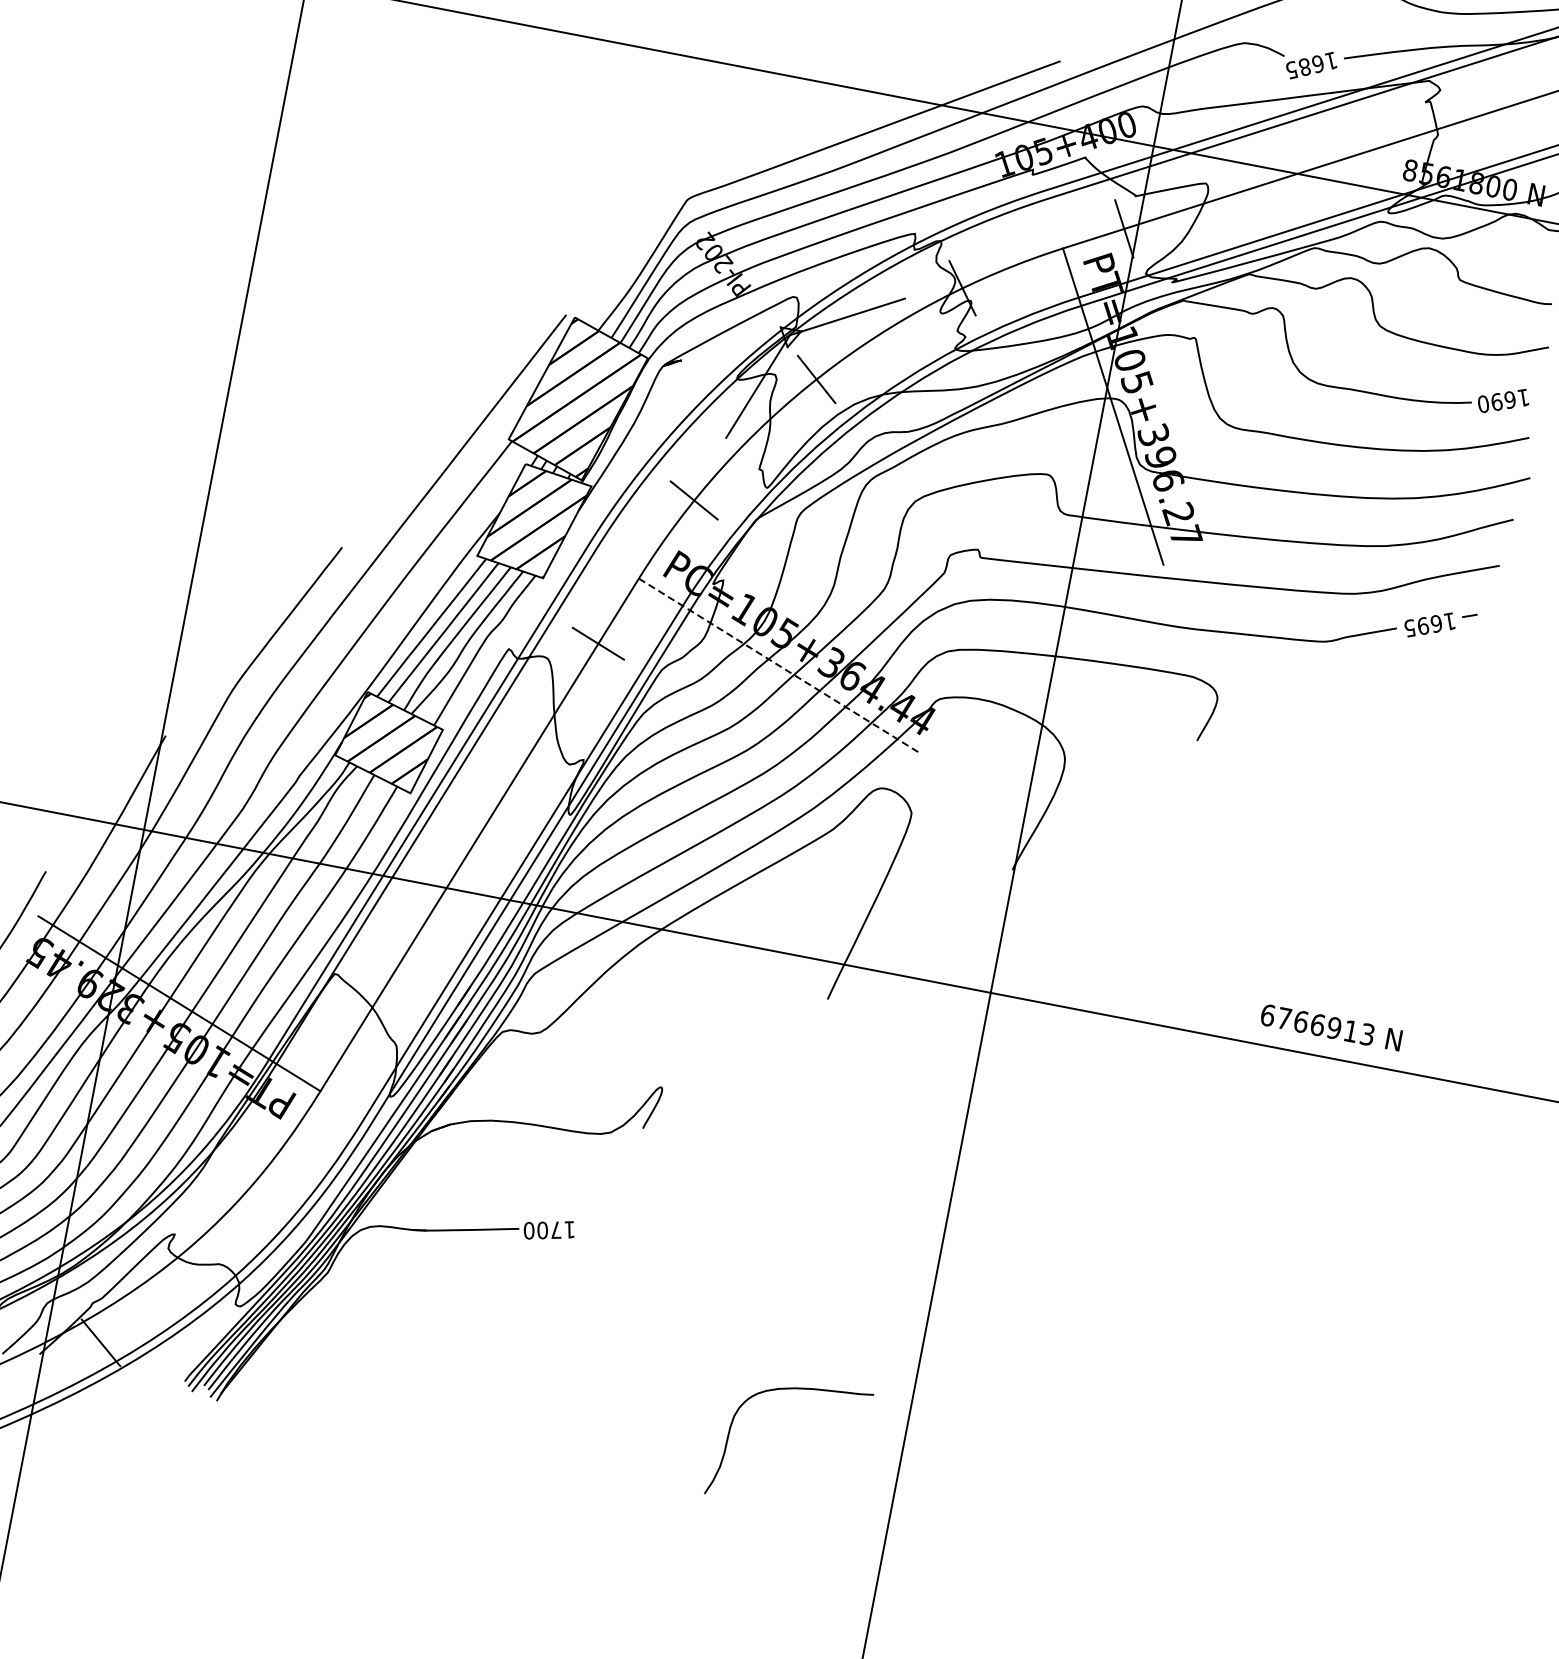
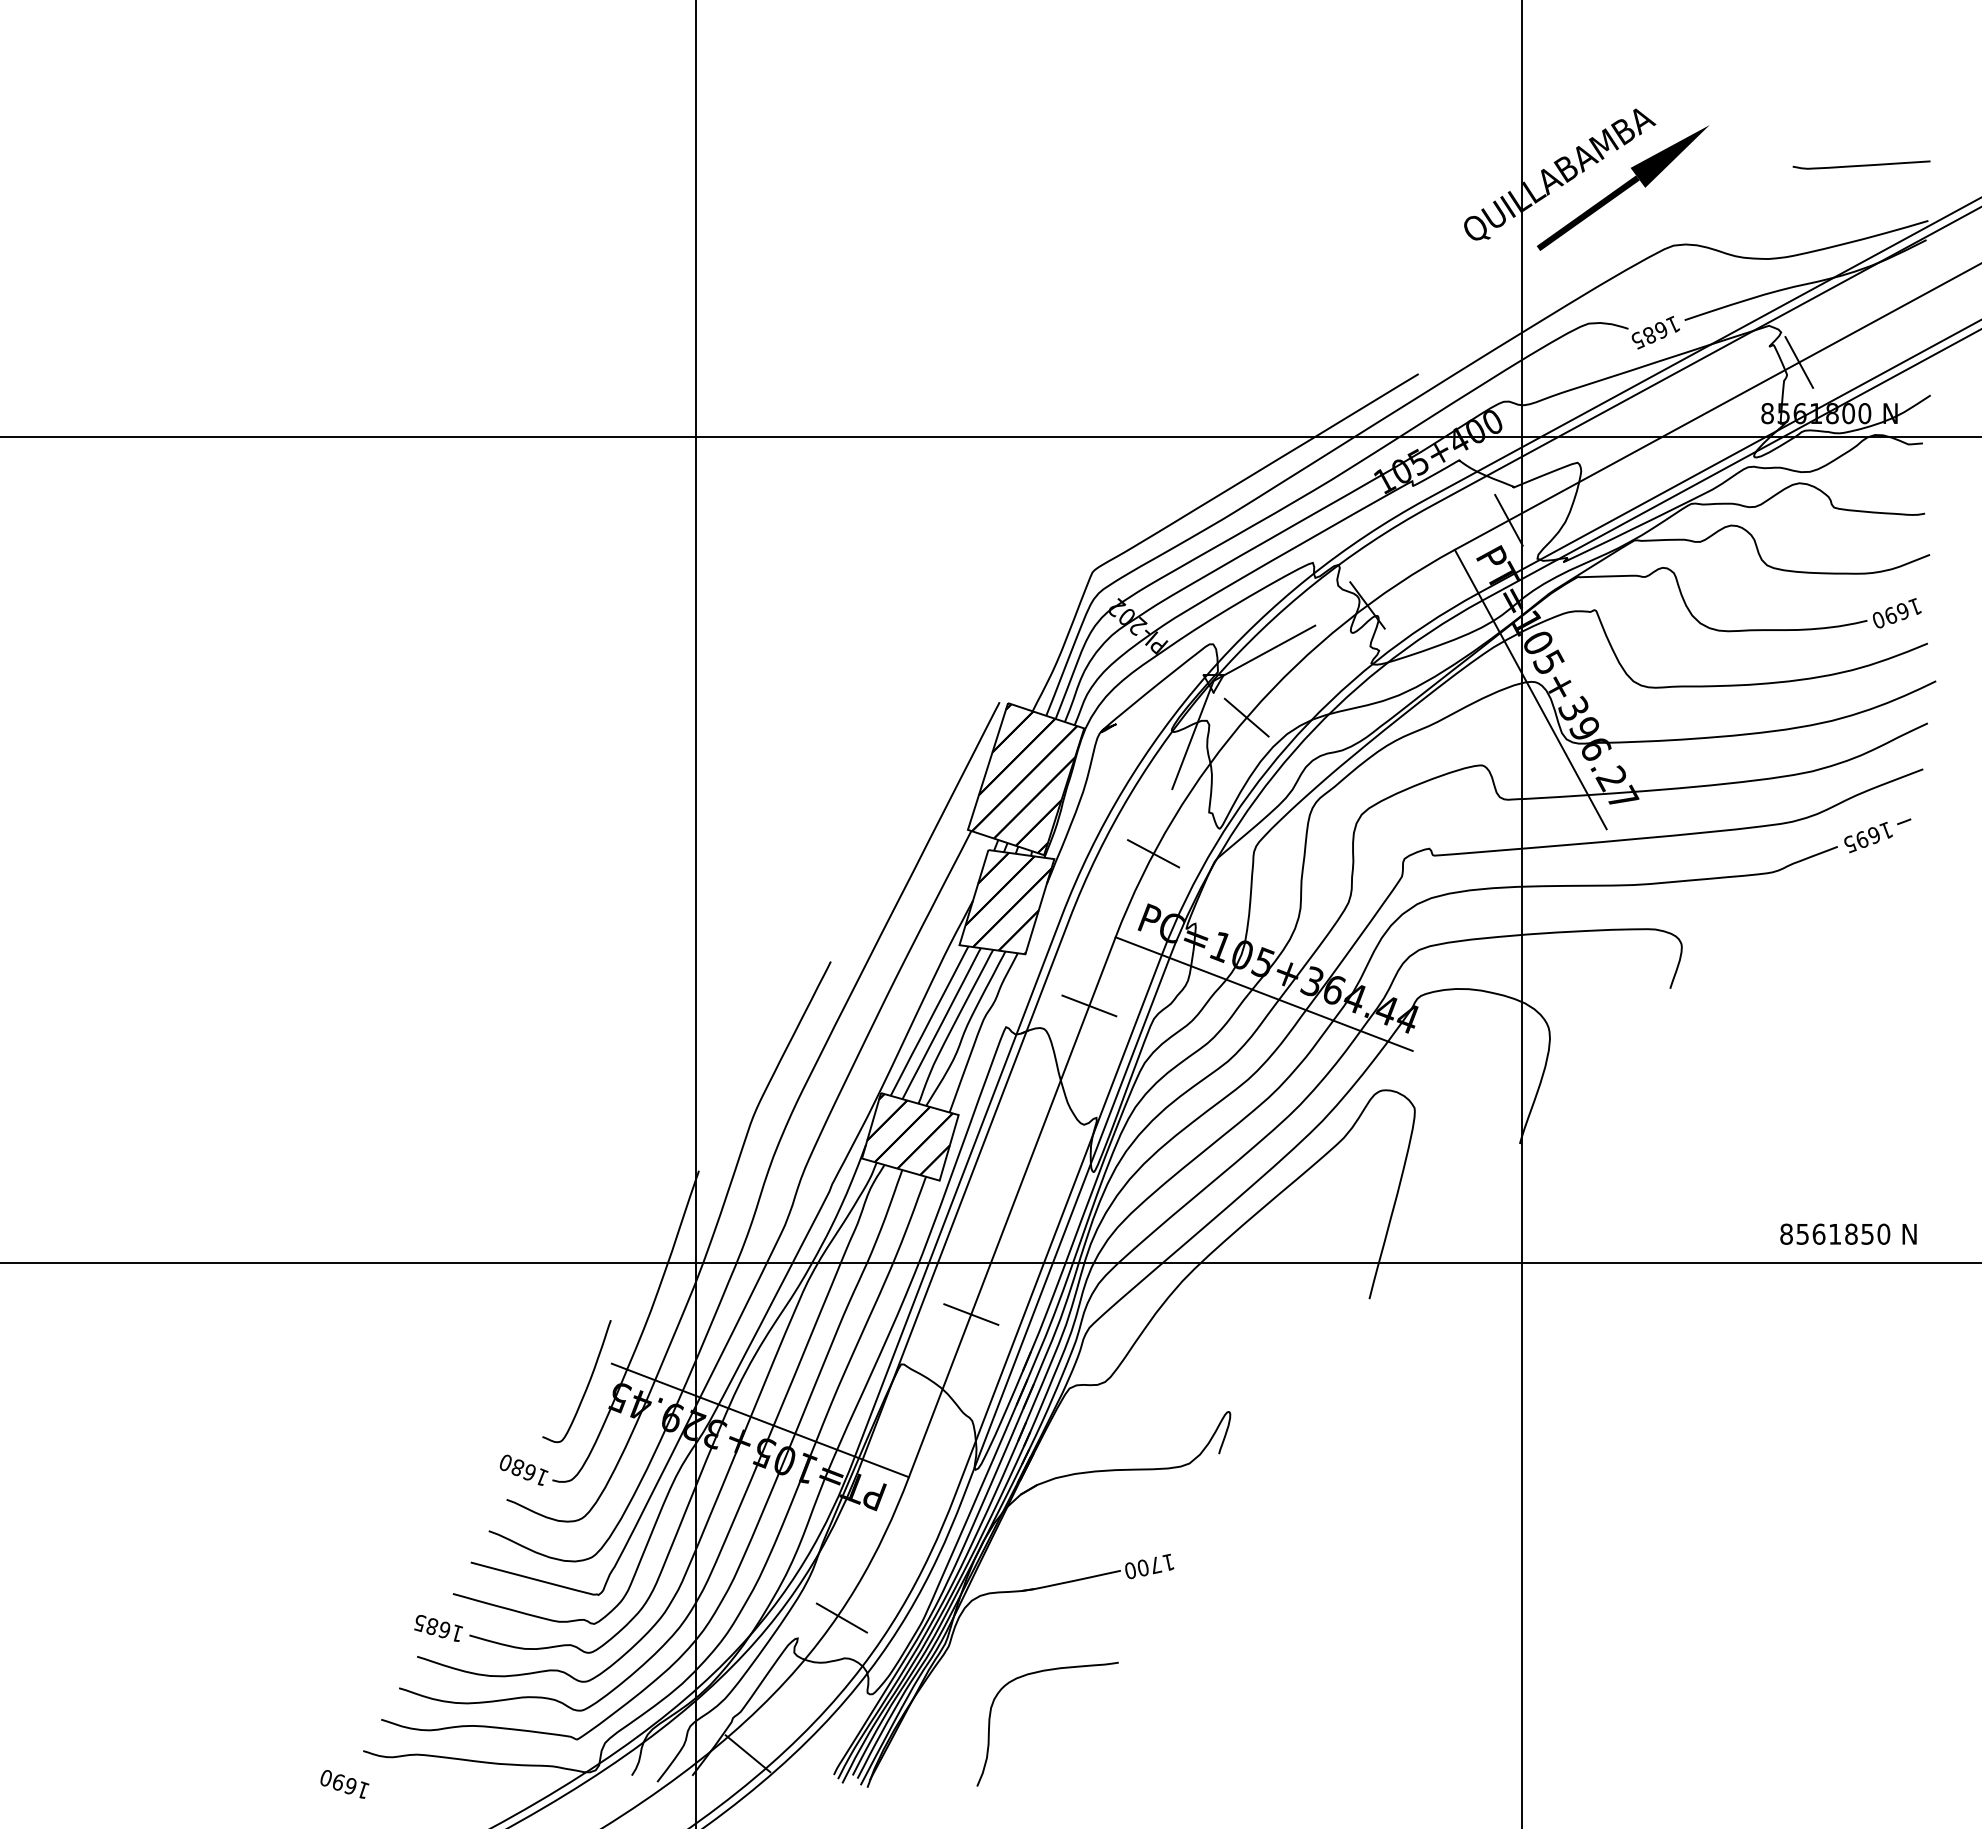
line: (1453, 124) -> (1799, 362), added
line: (780, 666) -> (1264, 994), dashed -> solid
line: (416, 936) -> (971, 1314), added
text: (1318, 1024) -> (1835, 1233), 6766913 -> 8561850
line: (223, 1221) -> (841, 1617), added
curve: (787, 1389) -> (1036, 1673), moved

